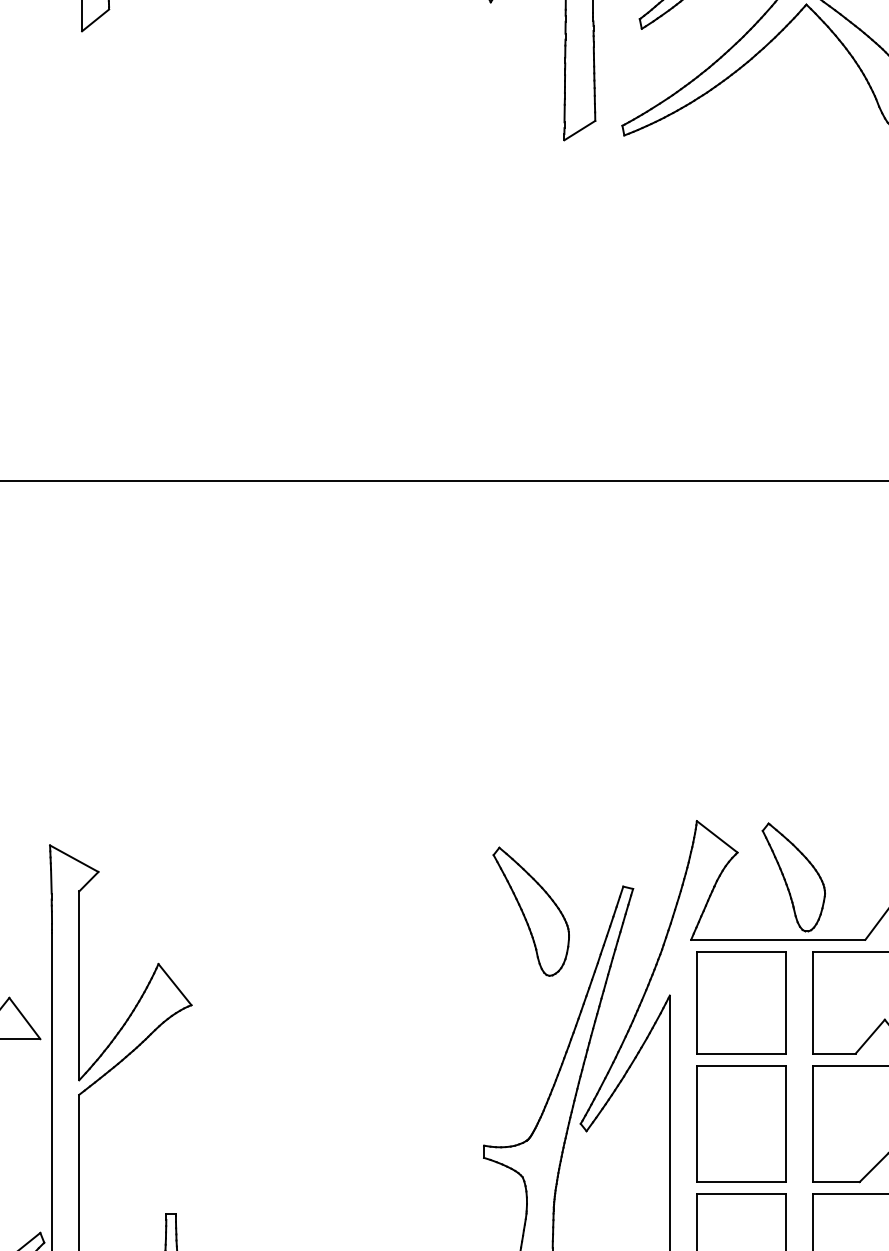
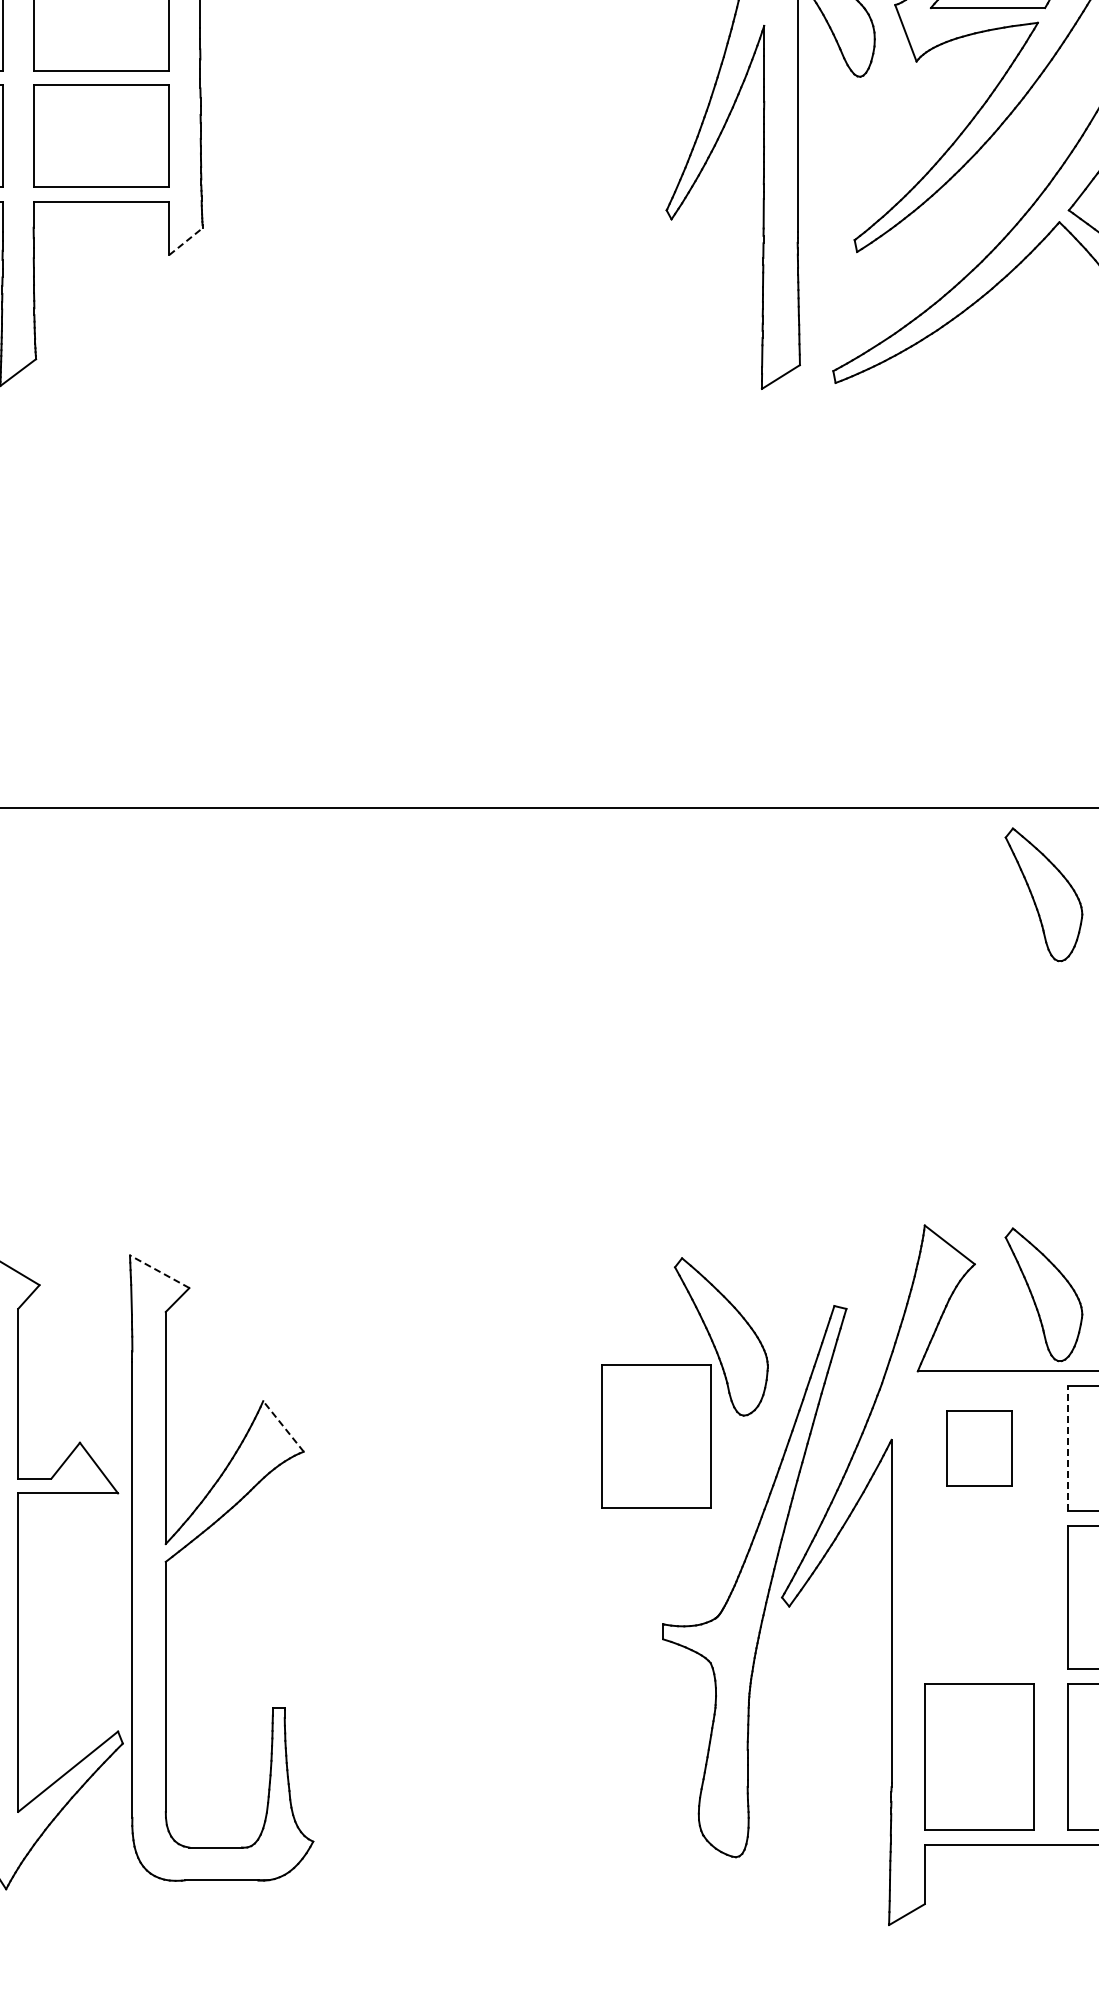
line: (96, 20) -> (186, 241), solid -> dashed
part: (793, 551) -> (1043, 894), added
line: (74, 858) -> (159, 1271), solid -> dashed
line: (175, 984) -> (283, 1426), solid -> dashed
part: (741, 1002) -> (979, 1448), size x0.6
line: (813, 1002) -> (1067, 1448), solid -> dashed
part: (741, 1123) -> (656, 1436), moved

